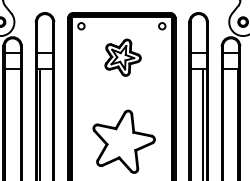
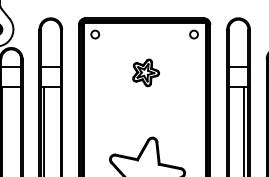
part: (122, 57) -> (145, 72), size x0.6

